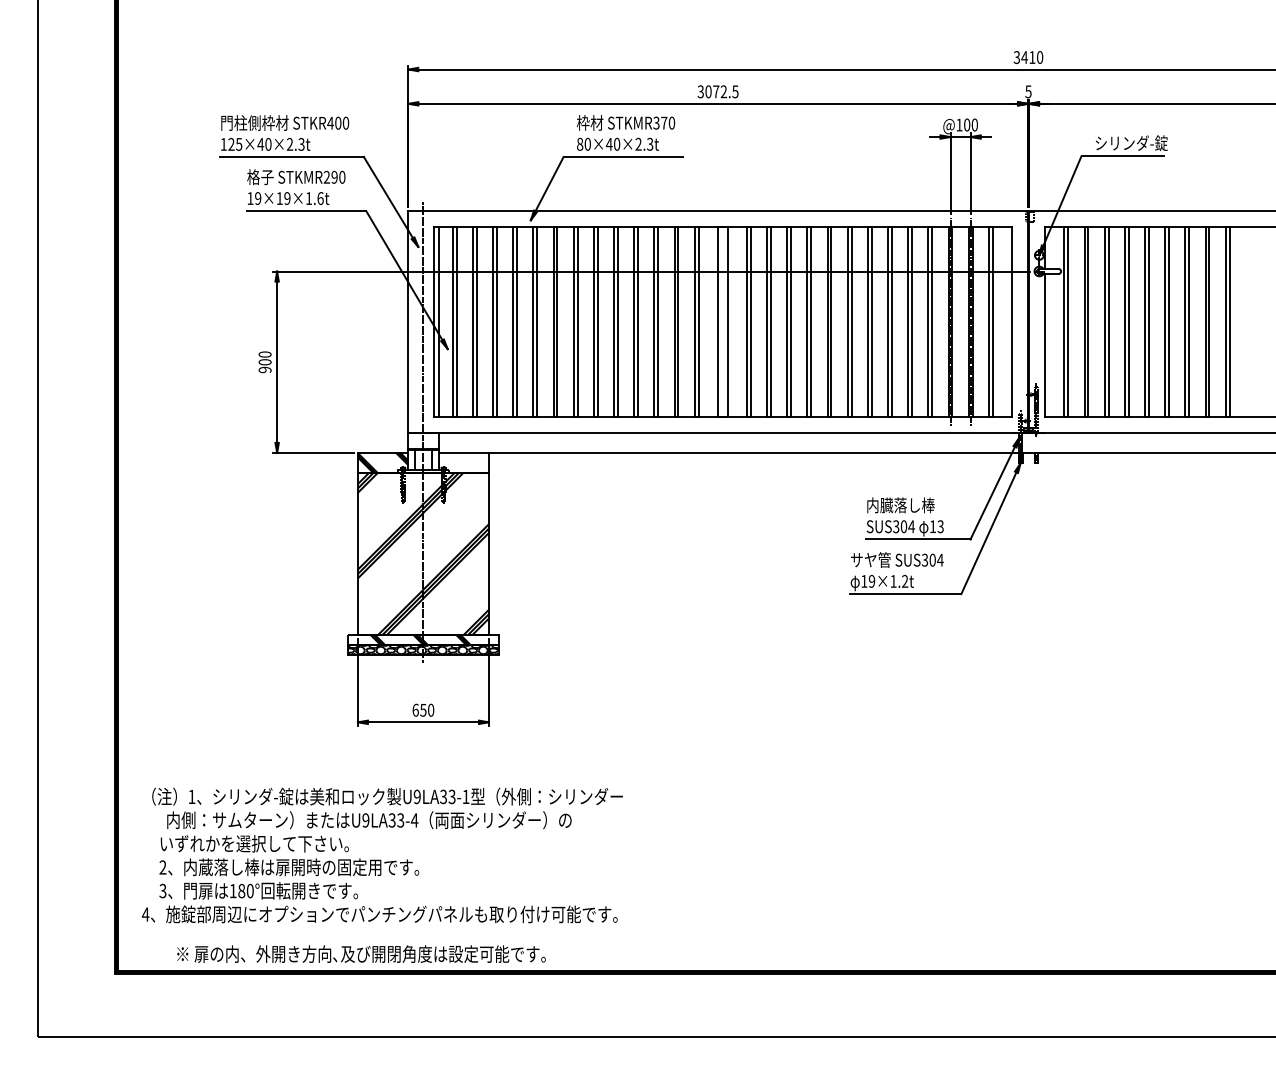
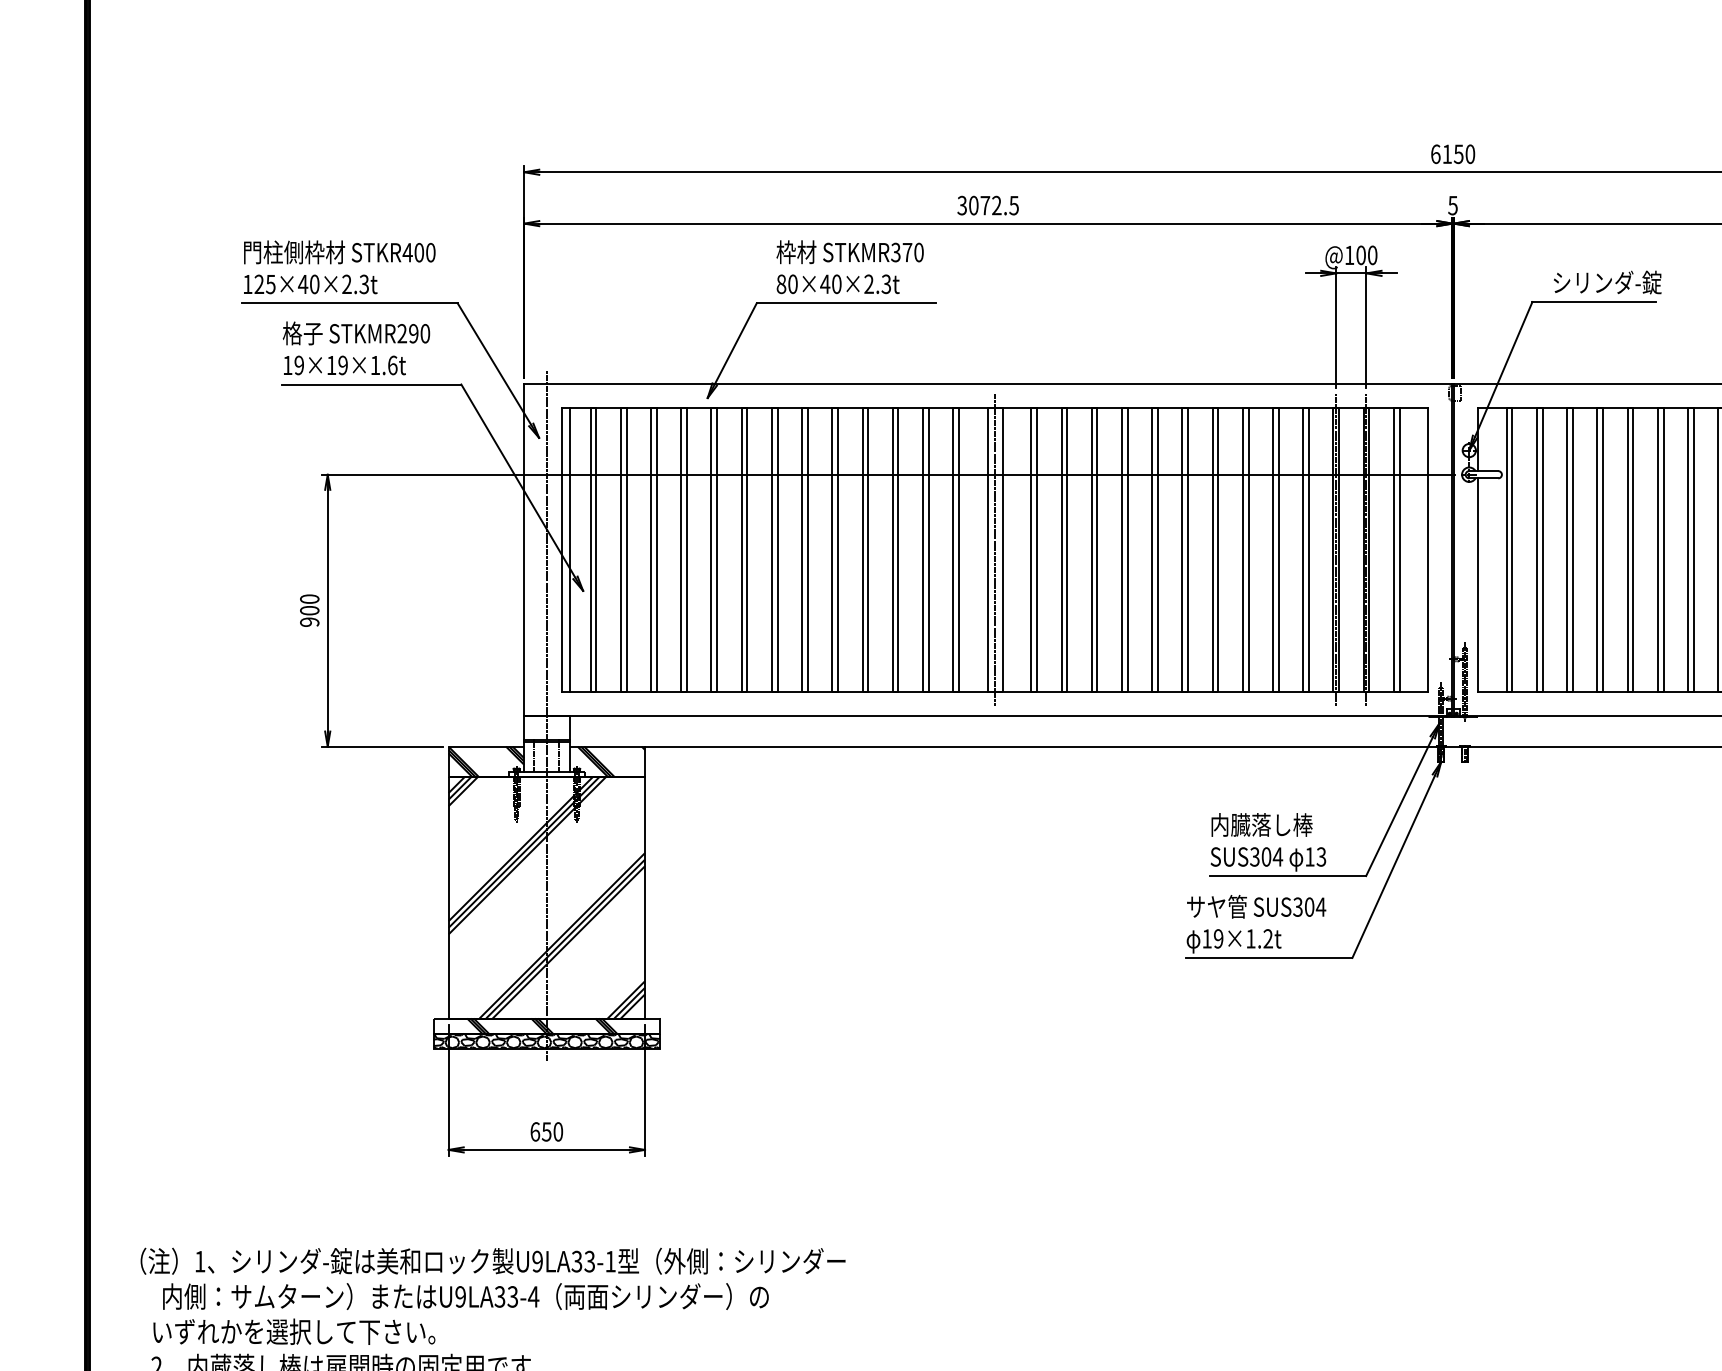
text: (1024, 57) -> (1447, 154), 3410 -> 6150
line: (722, 321) -> (994, 549), added
hatch: (466, 463) -> (611, 762), added

